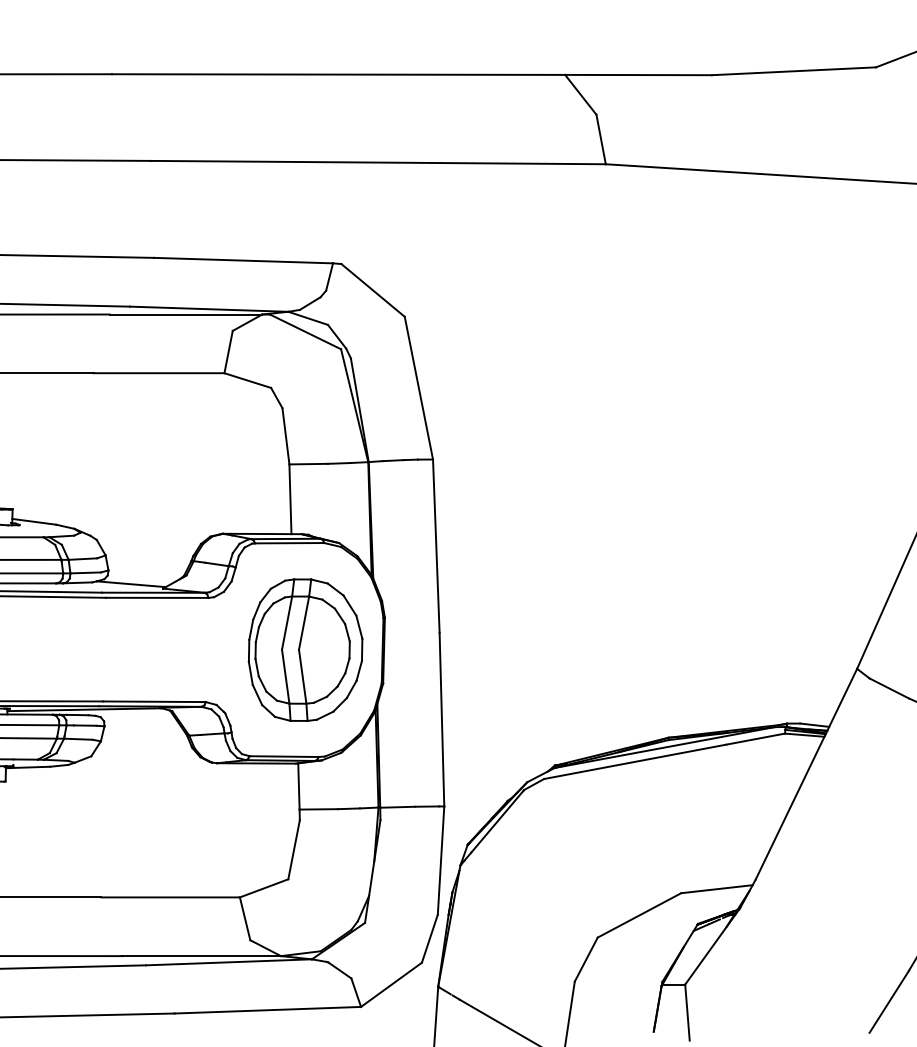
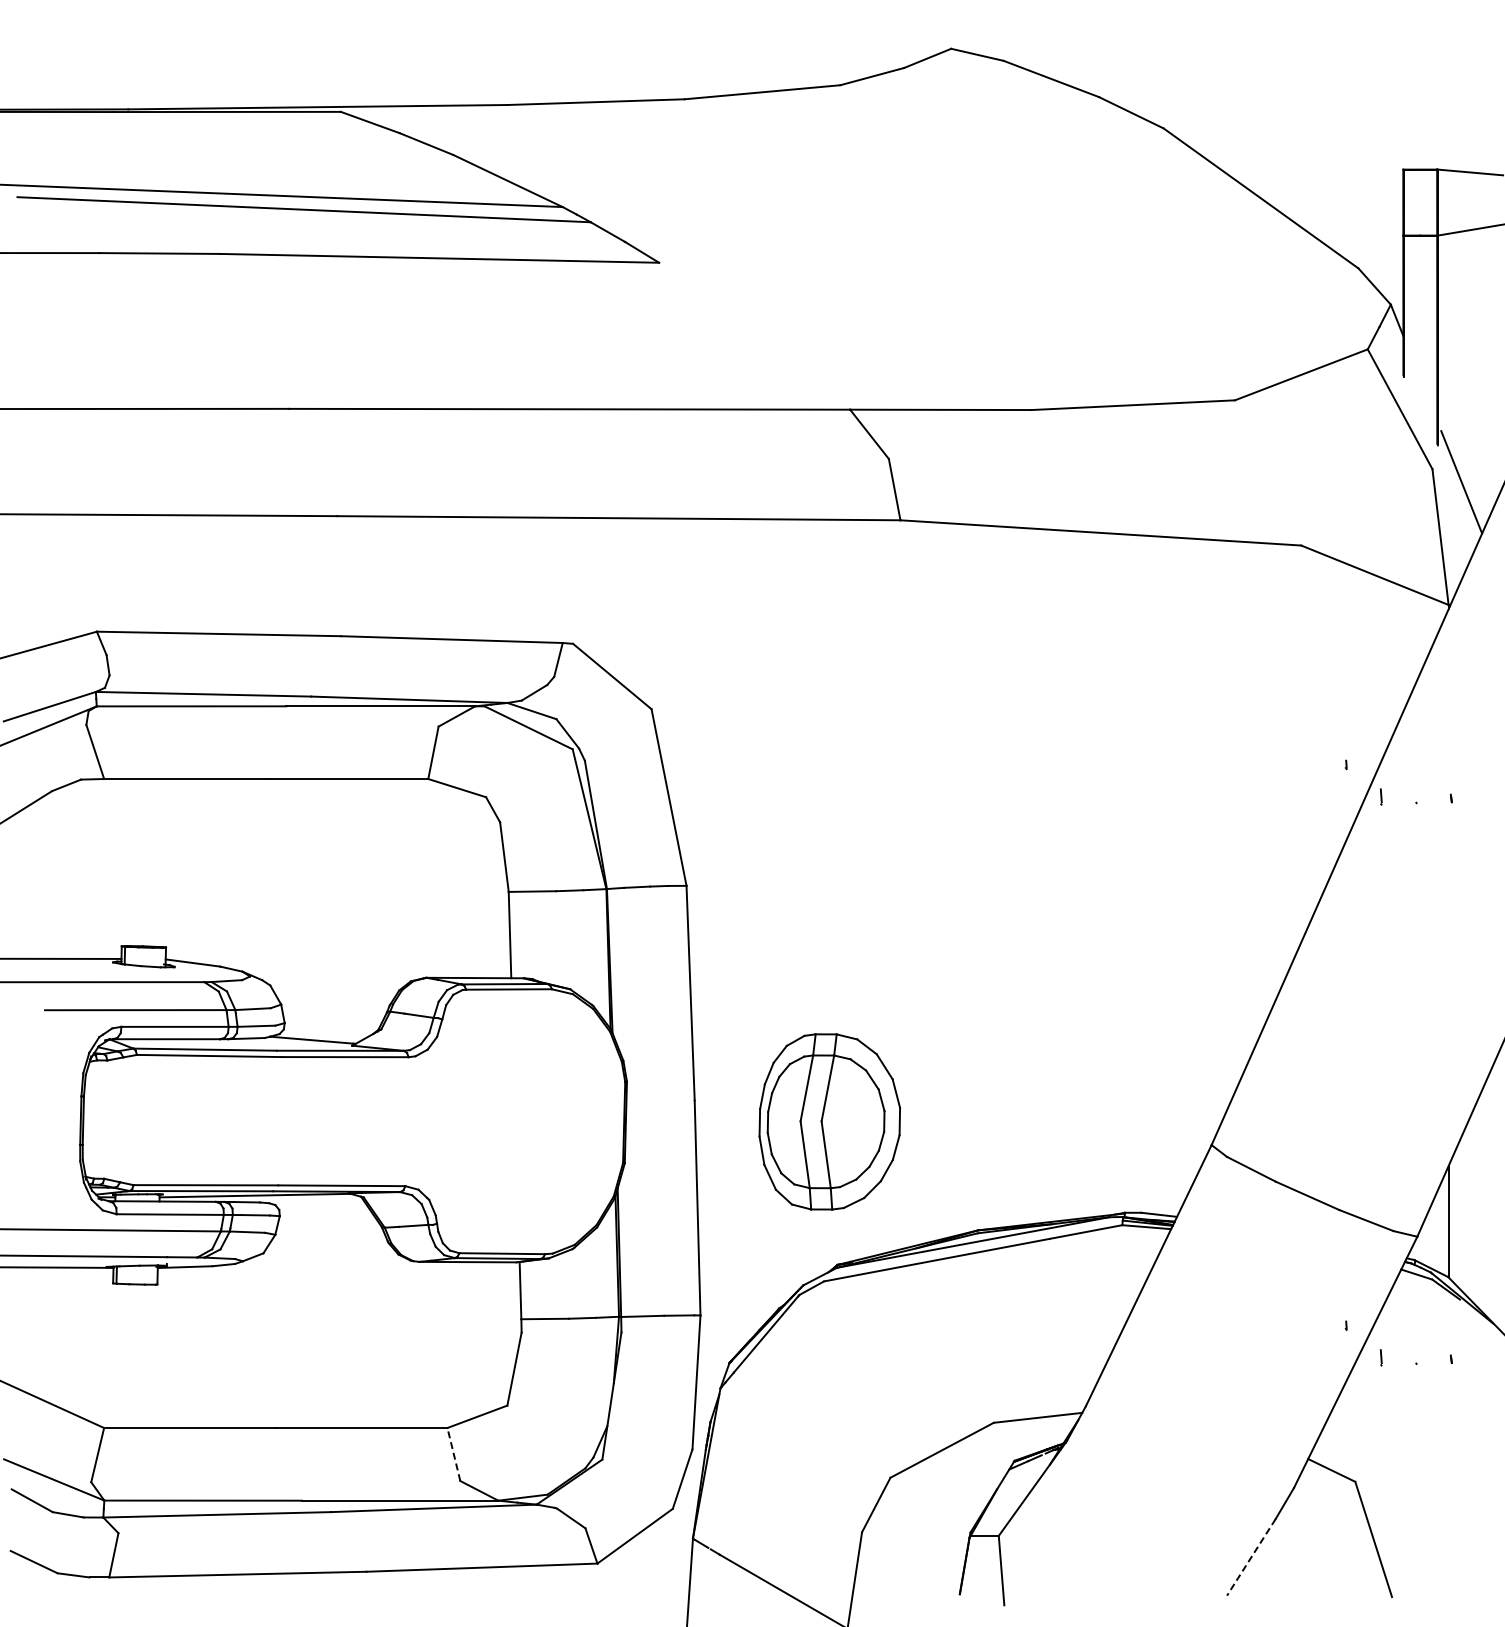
part: (305, 649) -> (829, 1121), moved
line: (244, 918) -> (453, 1454), solid -> dashed
line: (889, 1002) -> (1251, 1557), solid -> dashed

